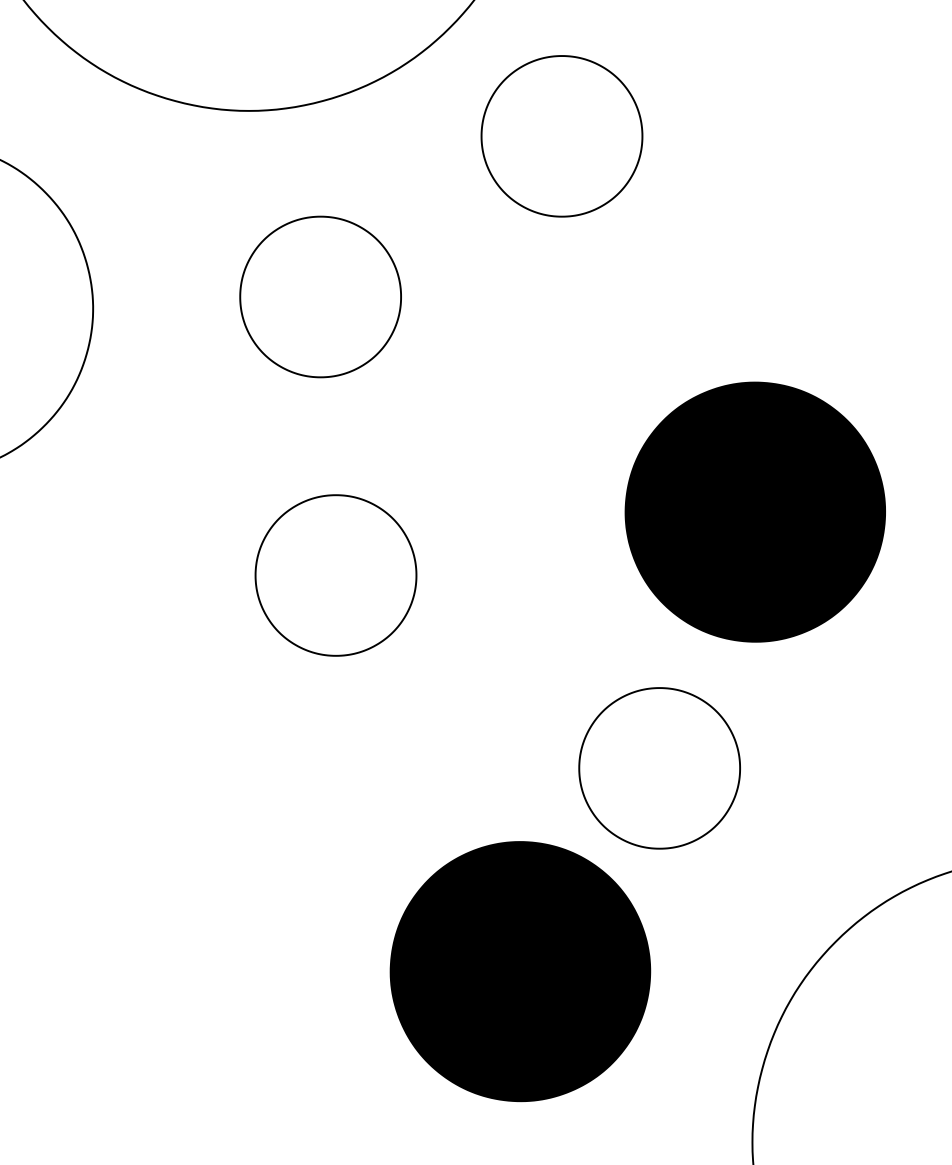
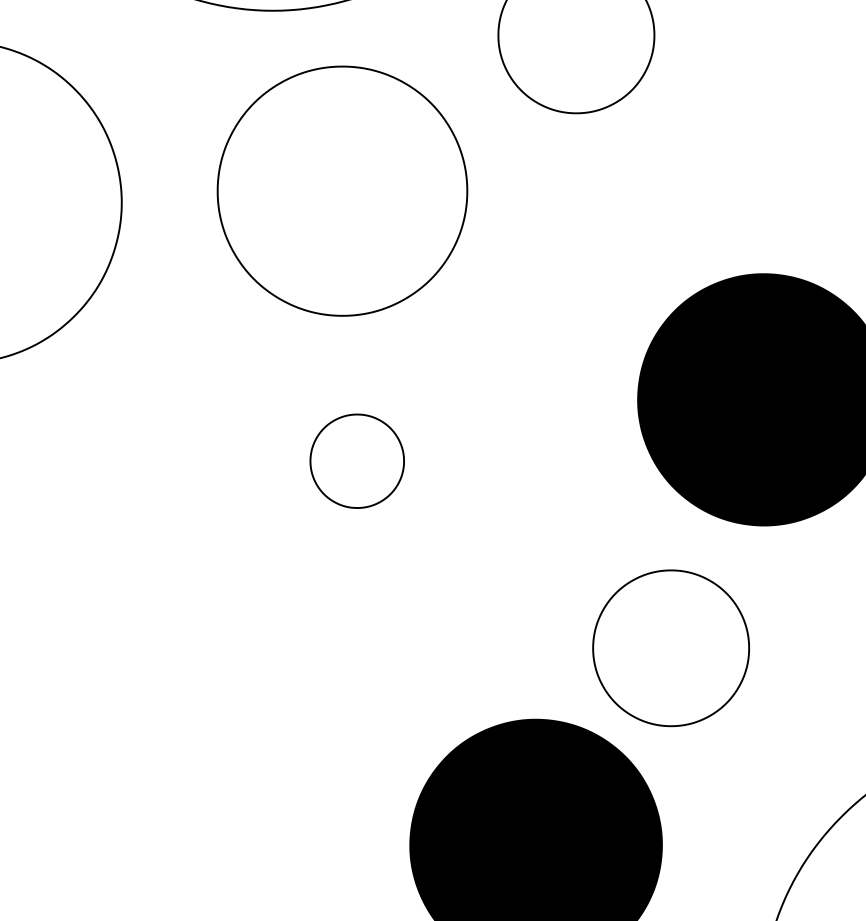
part: (320, 296) -> (342, 190), size x1.6
part: (335, 575) -> (356, 461), size x0.6

